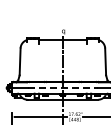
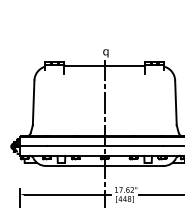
line: (62, 87) -> (104, 145), dashed -> solid

